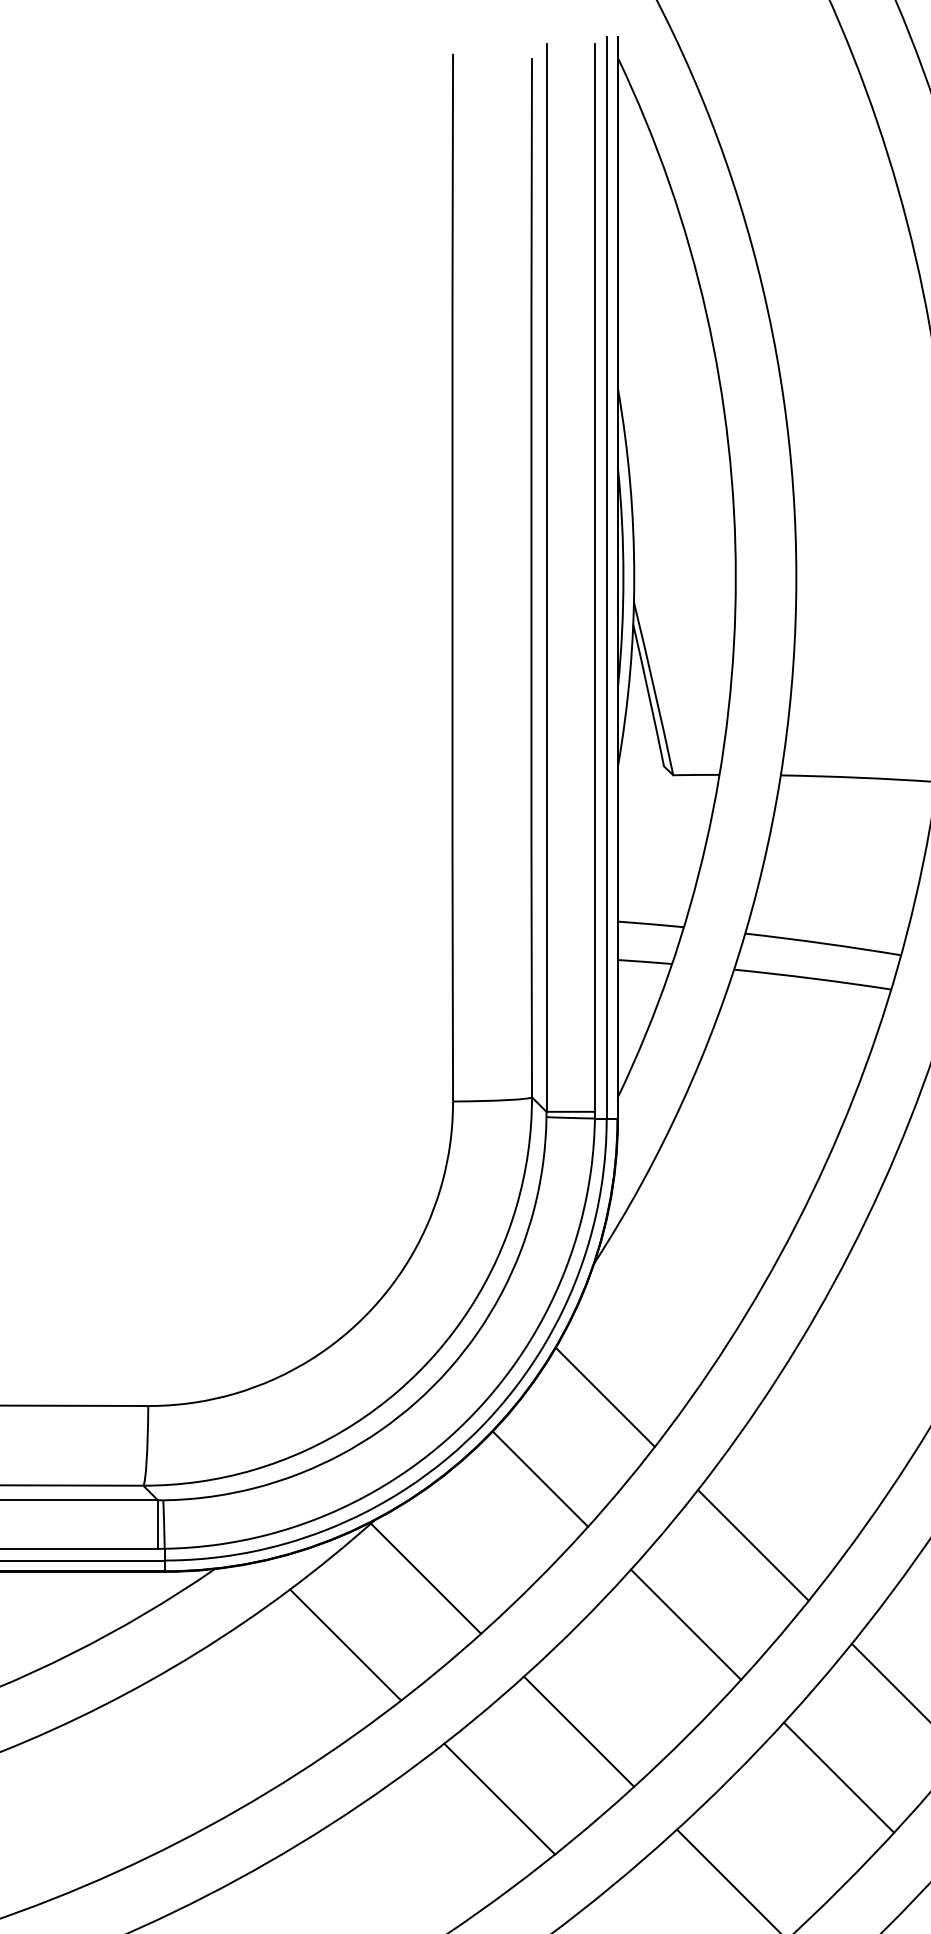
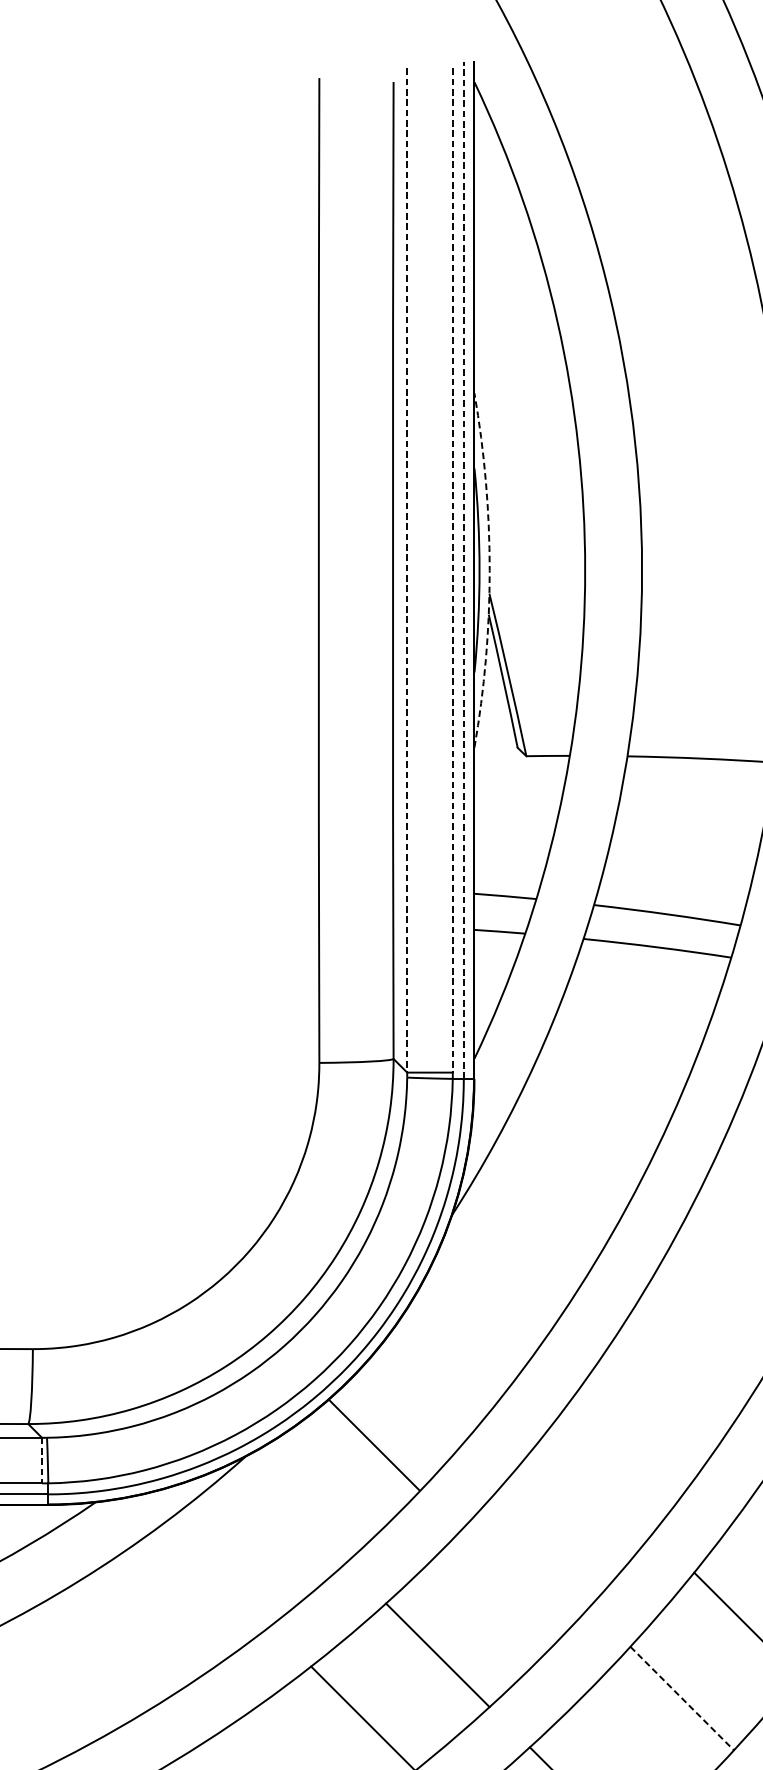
line: (606, 577) -> (463, 570), solid -> dashed
arc: (634, 577) -> (489, 570), solid -> dashed
line: (546, 578) -> (407, 571), solid -> dashed
line: (594, 578) -> (452, 571), solid -> dashed
line: (604, 1396) -> (461, 1340), removed
line: (540, 1478) -> (374, 1444), moved
line: (157, 1525) -> (41, 1461), solid -> dashed
line: (753, 1544) -> (601, 1479), removed
line: (425, 1578) -> (293, 1511), removed
line: (685, 1624) -> (537, 1554), removed
line: (345, 1644) -> (218, 1573), removed
line: (839, 1777) -> (682, 1698), solid -> dashed

